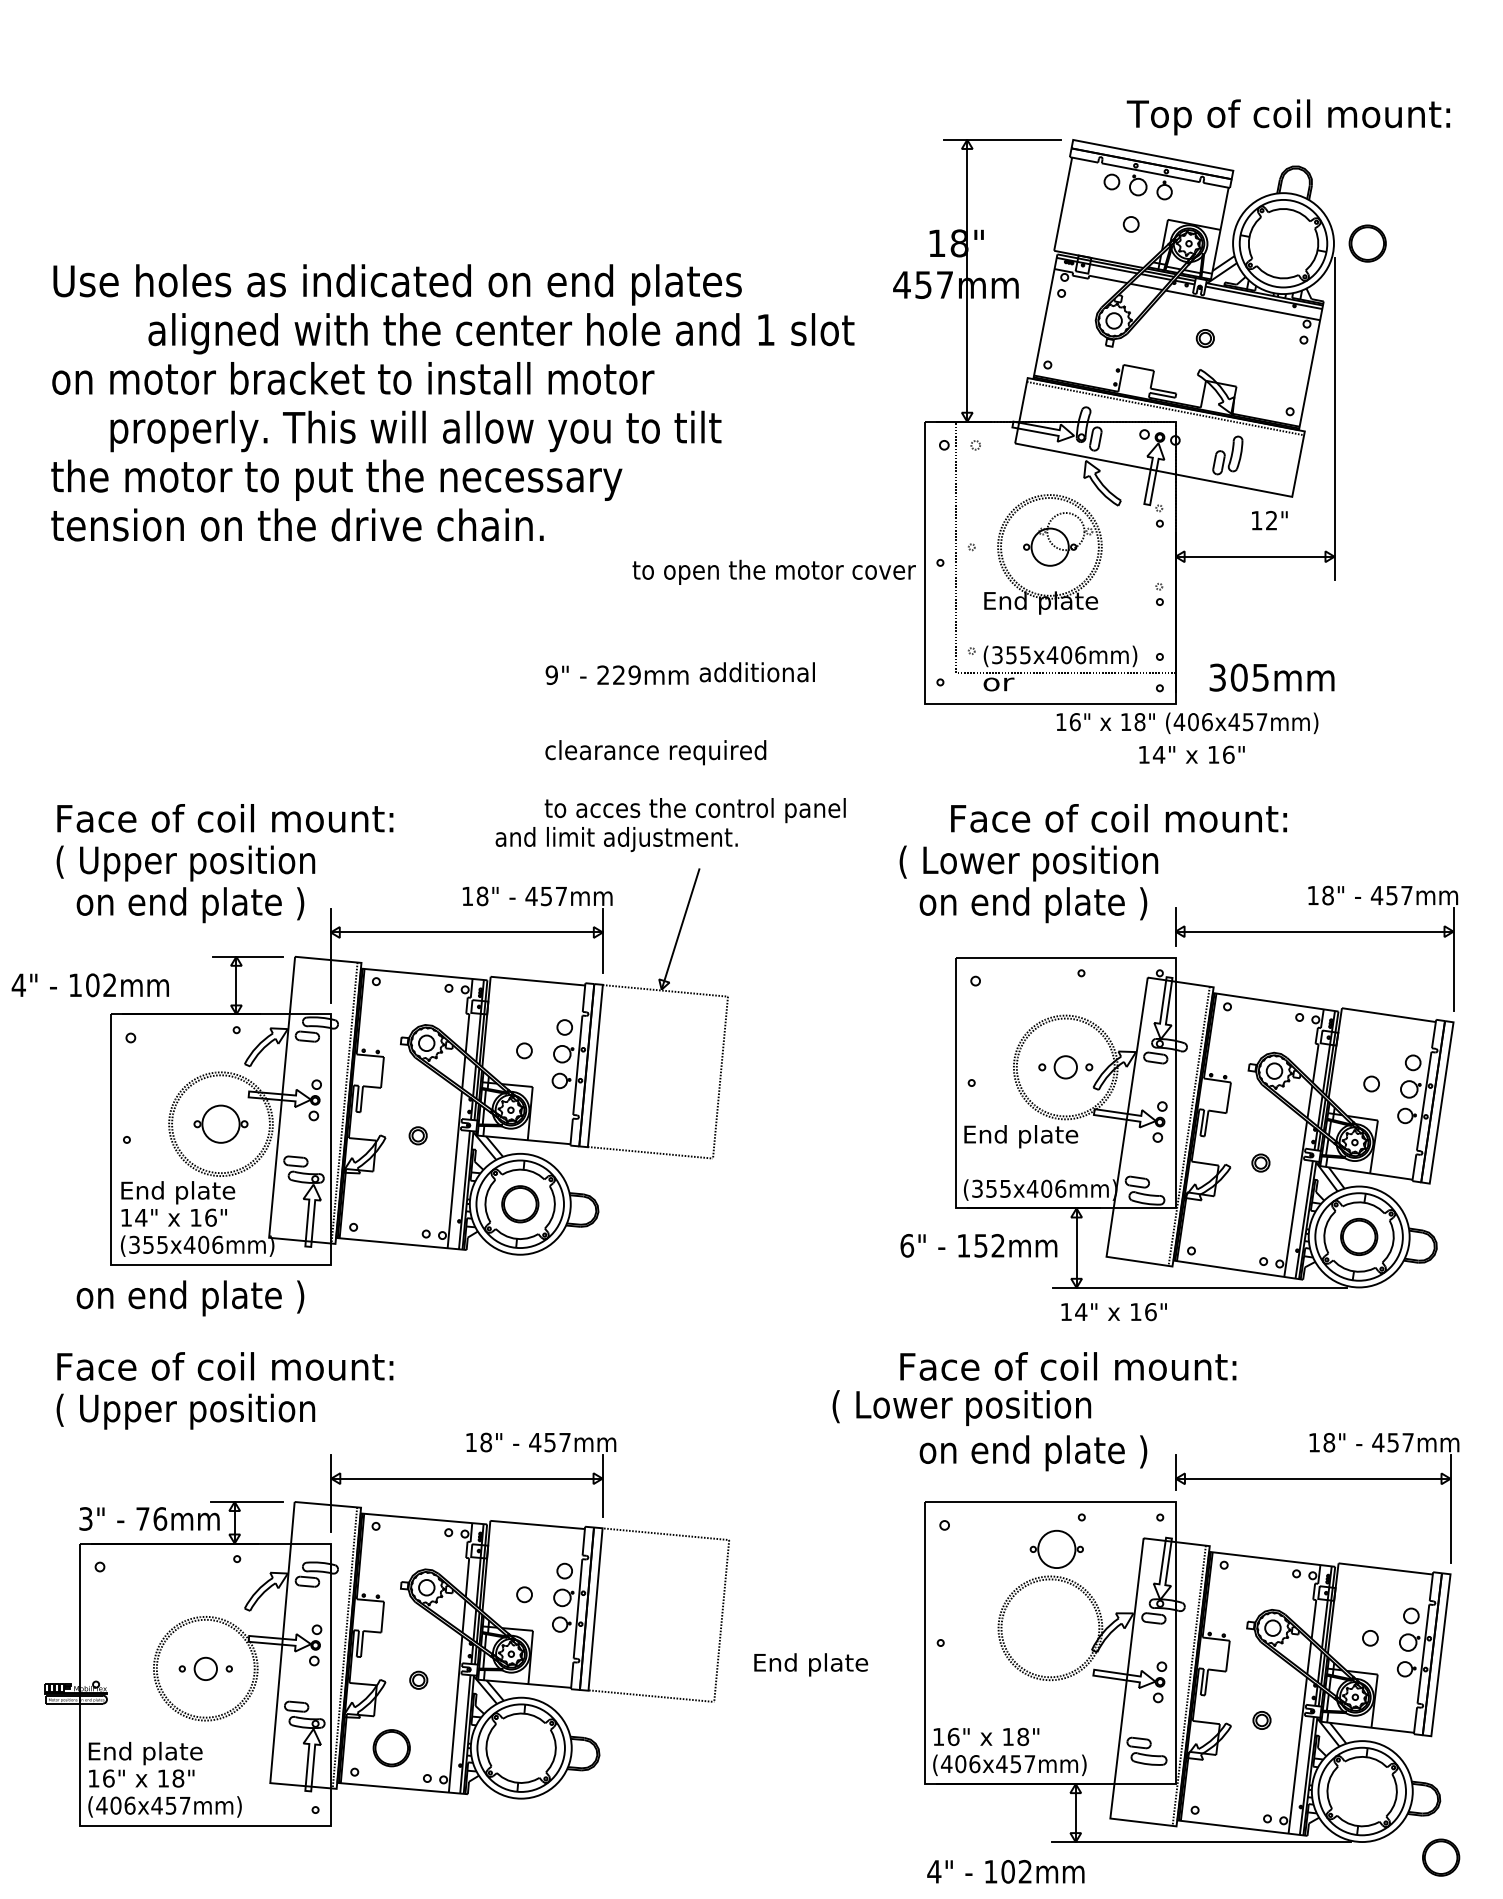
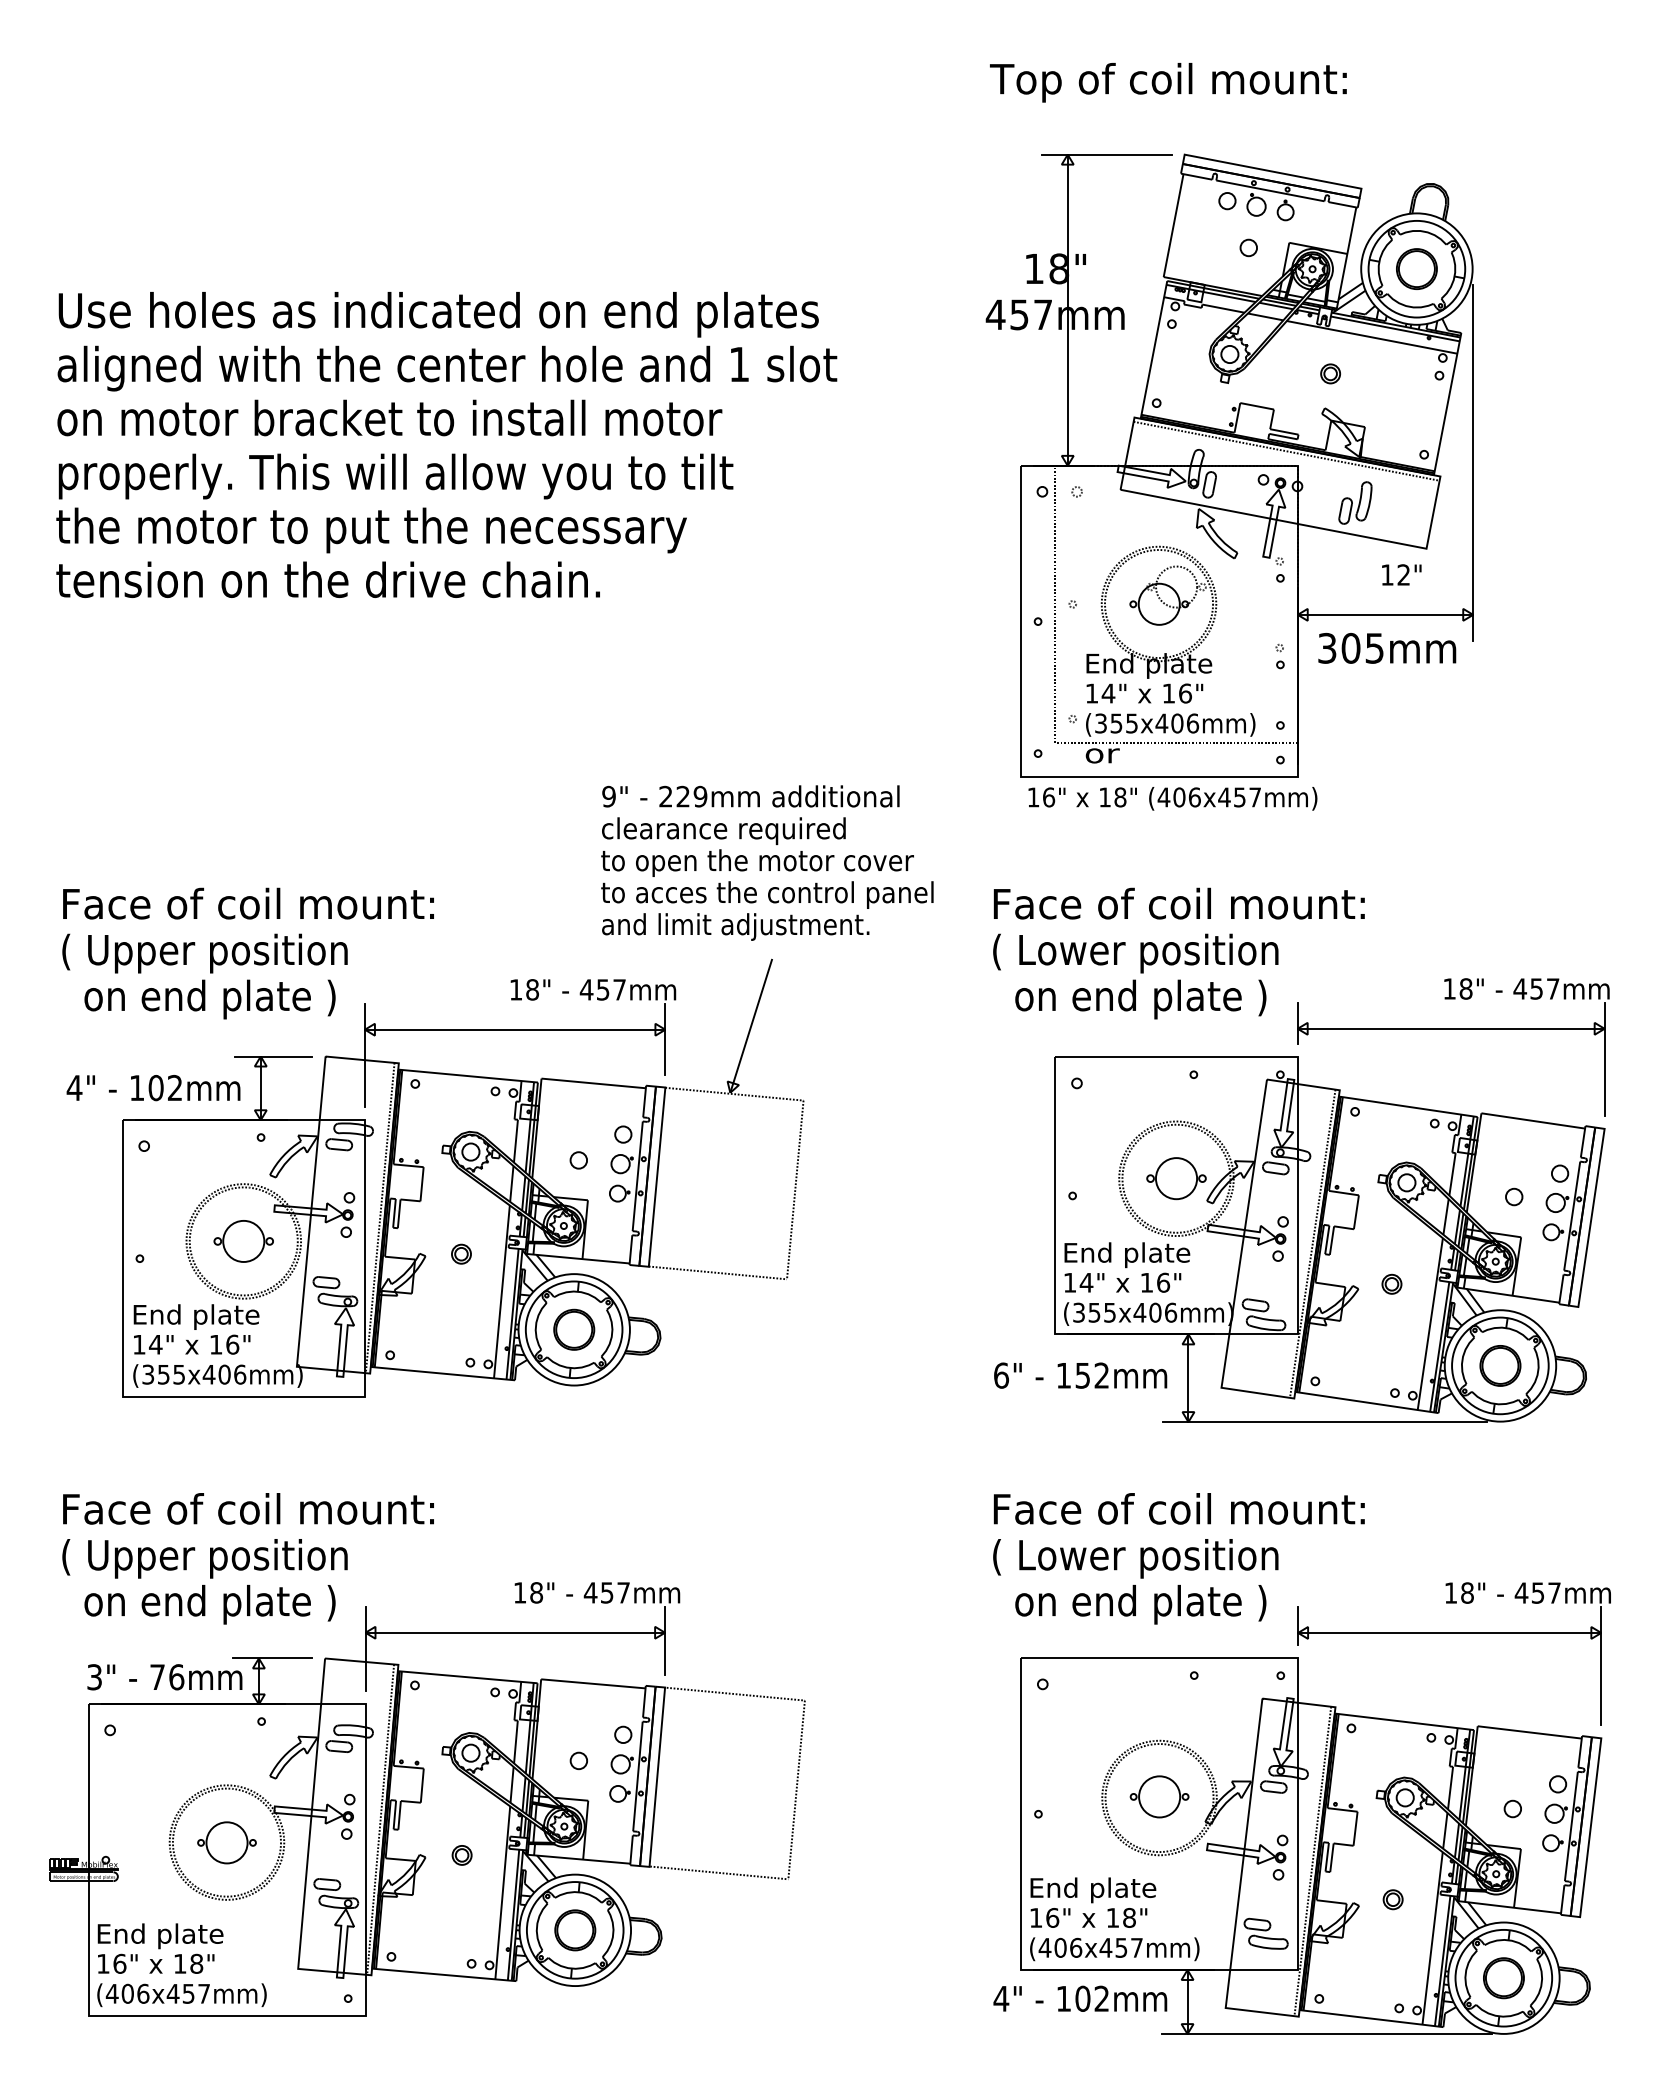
text: (1288, 117) -> (1168, 82), moved
part: (1367, 243) -> (1416, 268), moved
text: (501, 333) -> (447, 368), moved
text: (415, 431) -> (395, 476), moved
text: (774, 571) -> (757, 862), moved
text: (756, 672) -> (835, 796), moved
text: (616, 675) -> (680, 796), moved
text: (1272, 677) -> (1387, 648), moved
text: (1187, 723) -> (1172, 798), moved
text: (1191, 754) -> (1144, 693), moved
text: (1118, 818) -> (1178, 903), moved
text: (616, 839) -> (735, 926), moved
text: (90, 985) -> (153, 1088), moved
circle: (1065, 1067) -> (1176, 1178), size x1.67
text: (189, 1298) -> (209, 1604), moved
text: (1113, 1311) -> (1122, 1282), moved
text: (961, 1407) -> (1135, 1558), moved
part: (1056, 1549) -> (1159, 1796), moved
text: (811, 1665) -> (1093, 1890), moved
circle: (205, 1668) -> (226, 1842), size x1.67
part: (391, 1748) -> (575, 1930), moved
part: (1440, 1857) -> (1503, 1978), moved
text: (1006, 1871) -> (1080, 1998), moved

